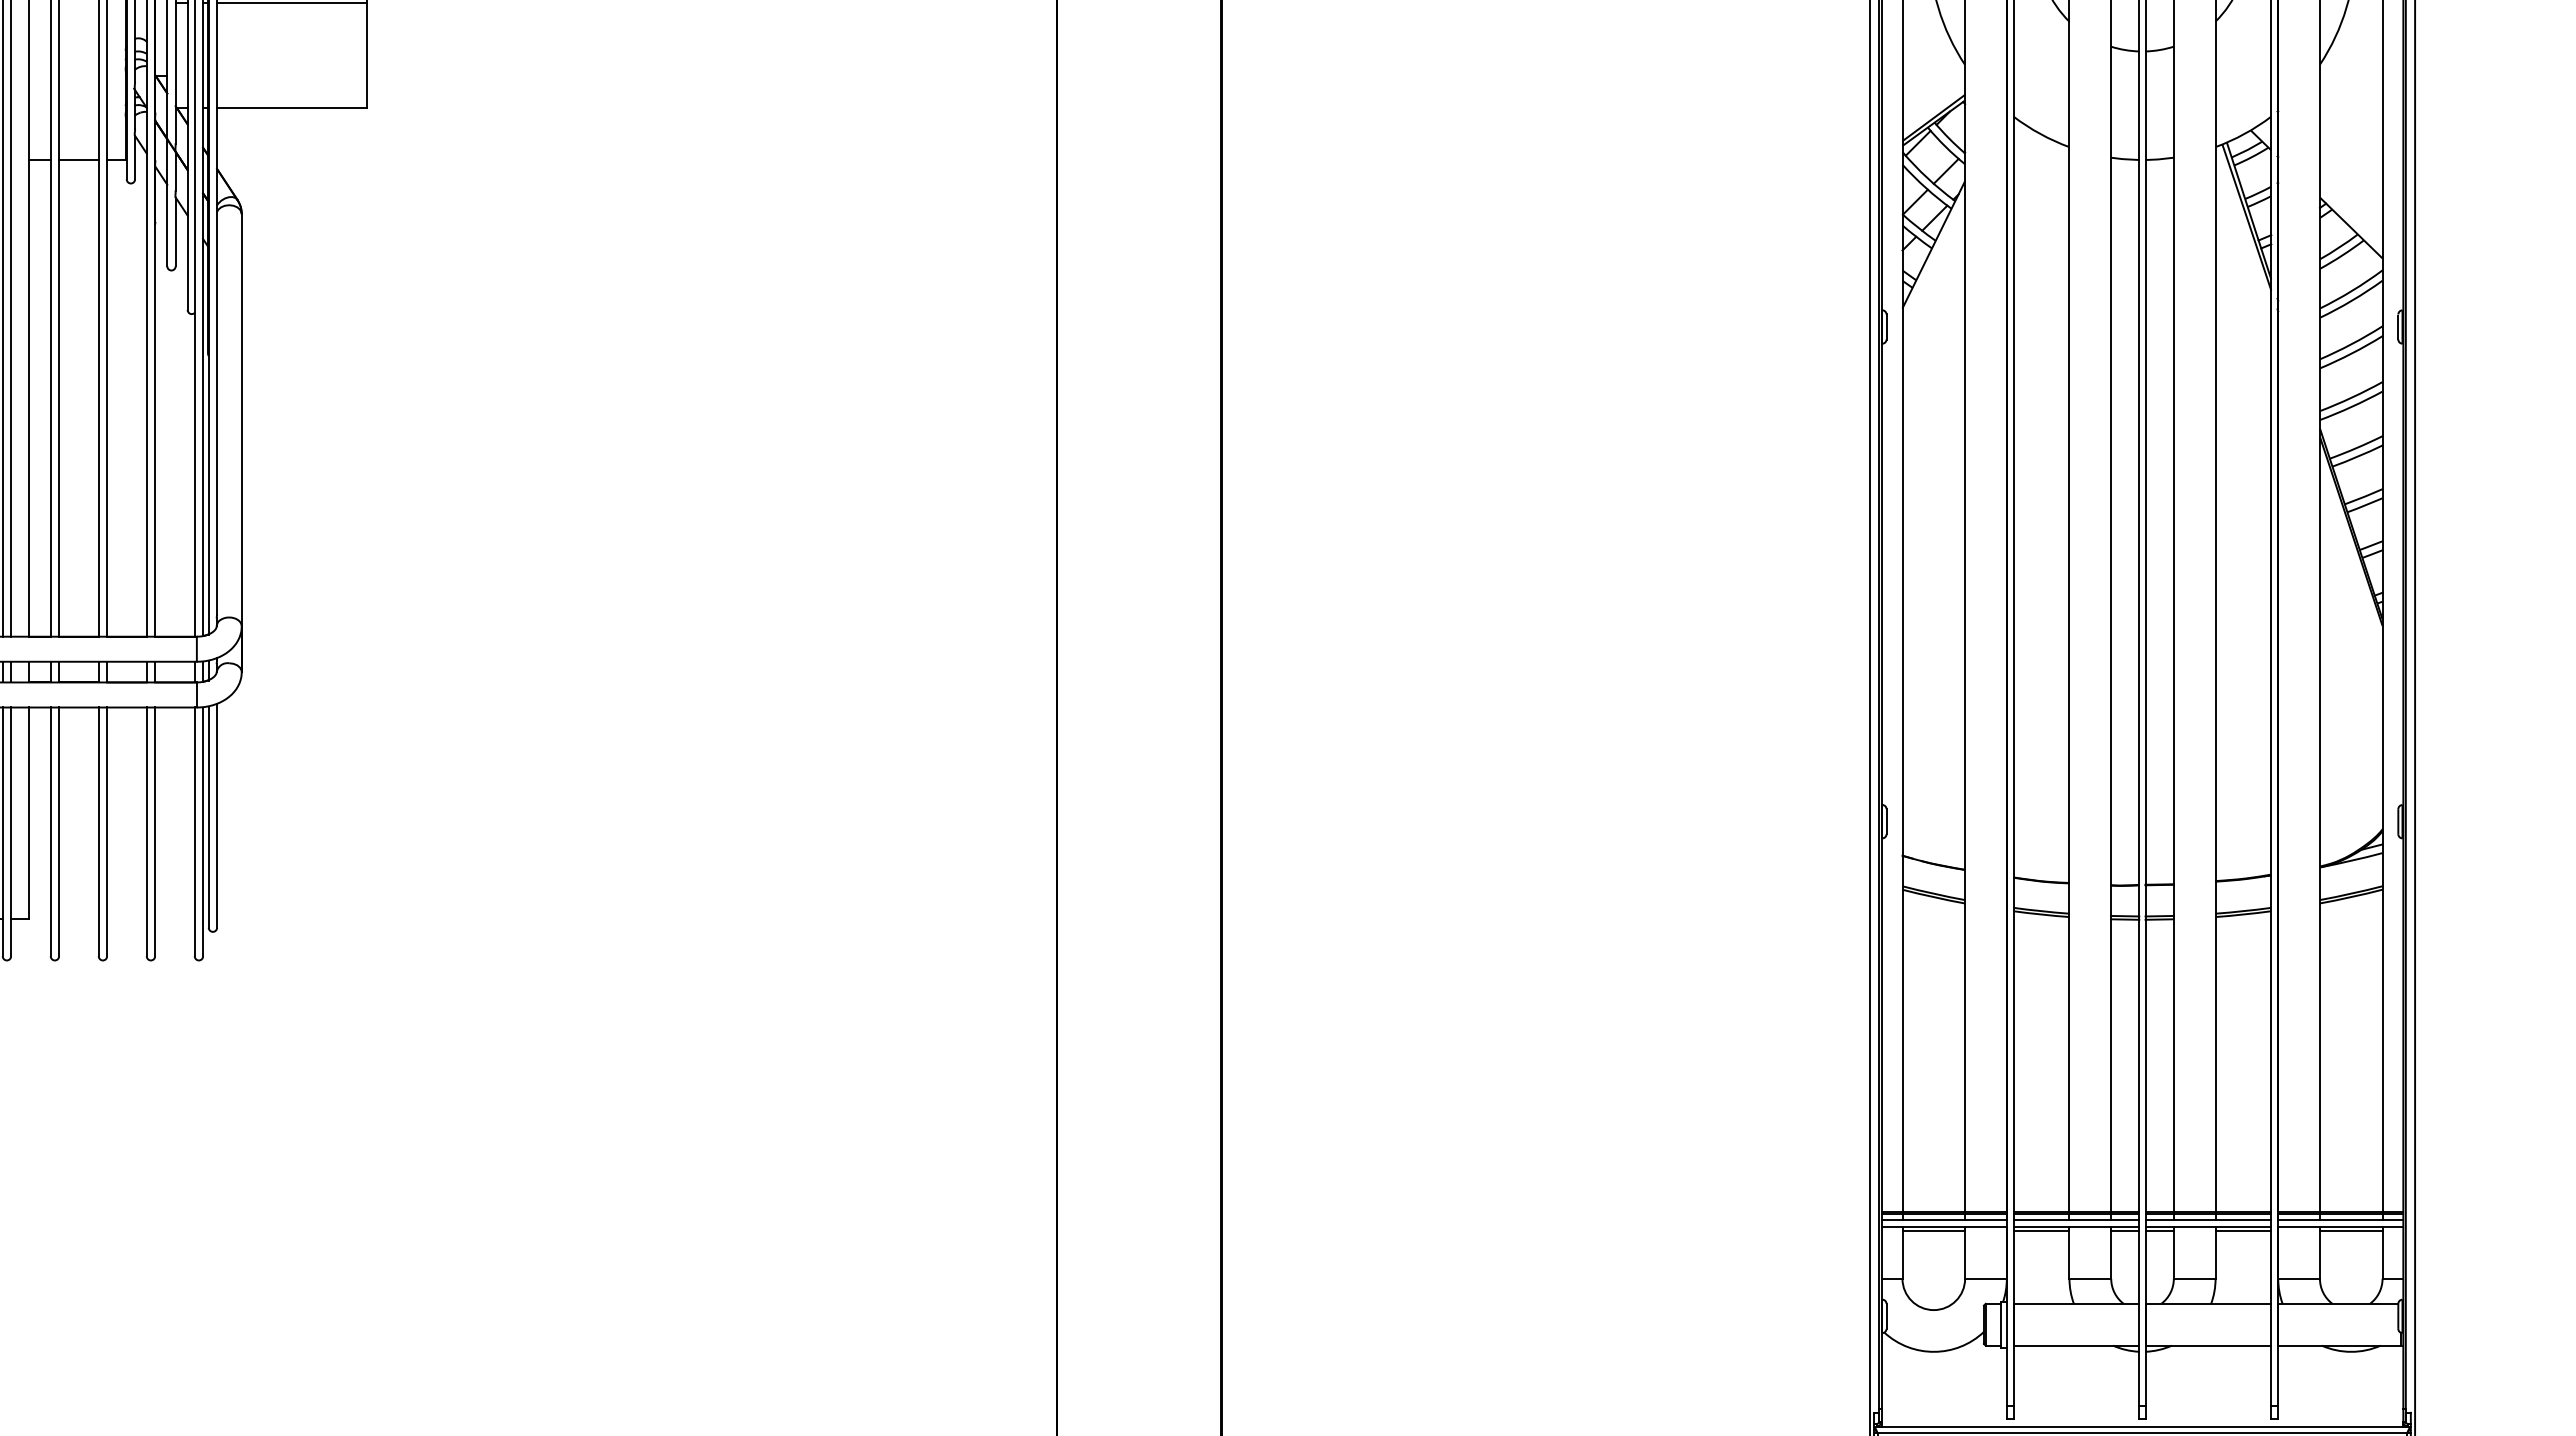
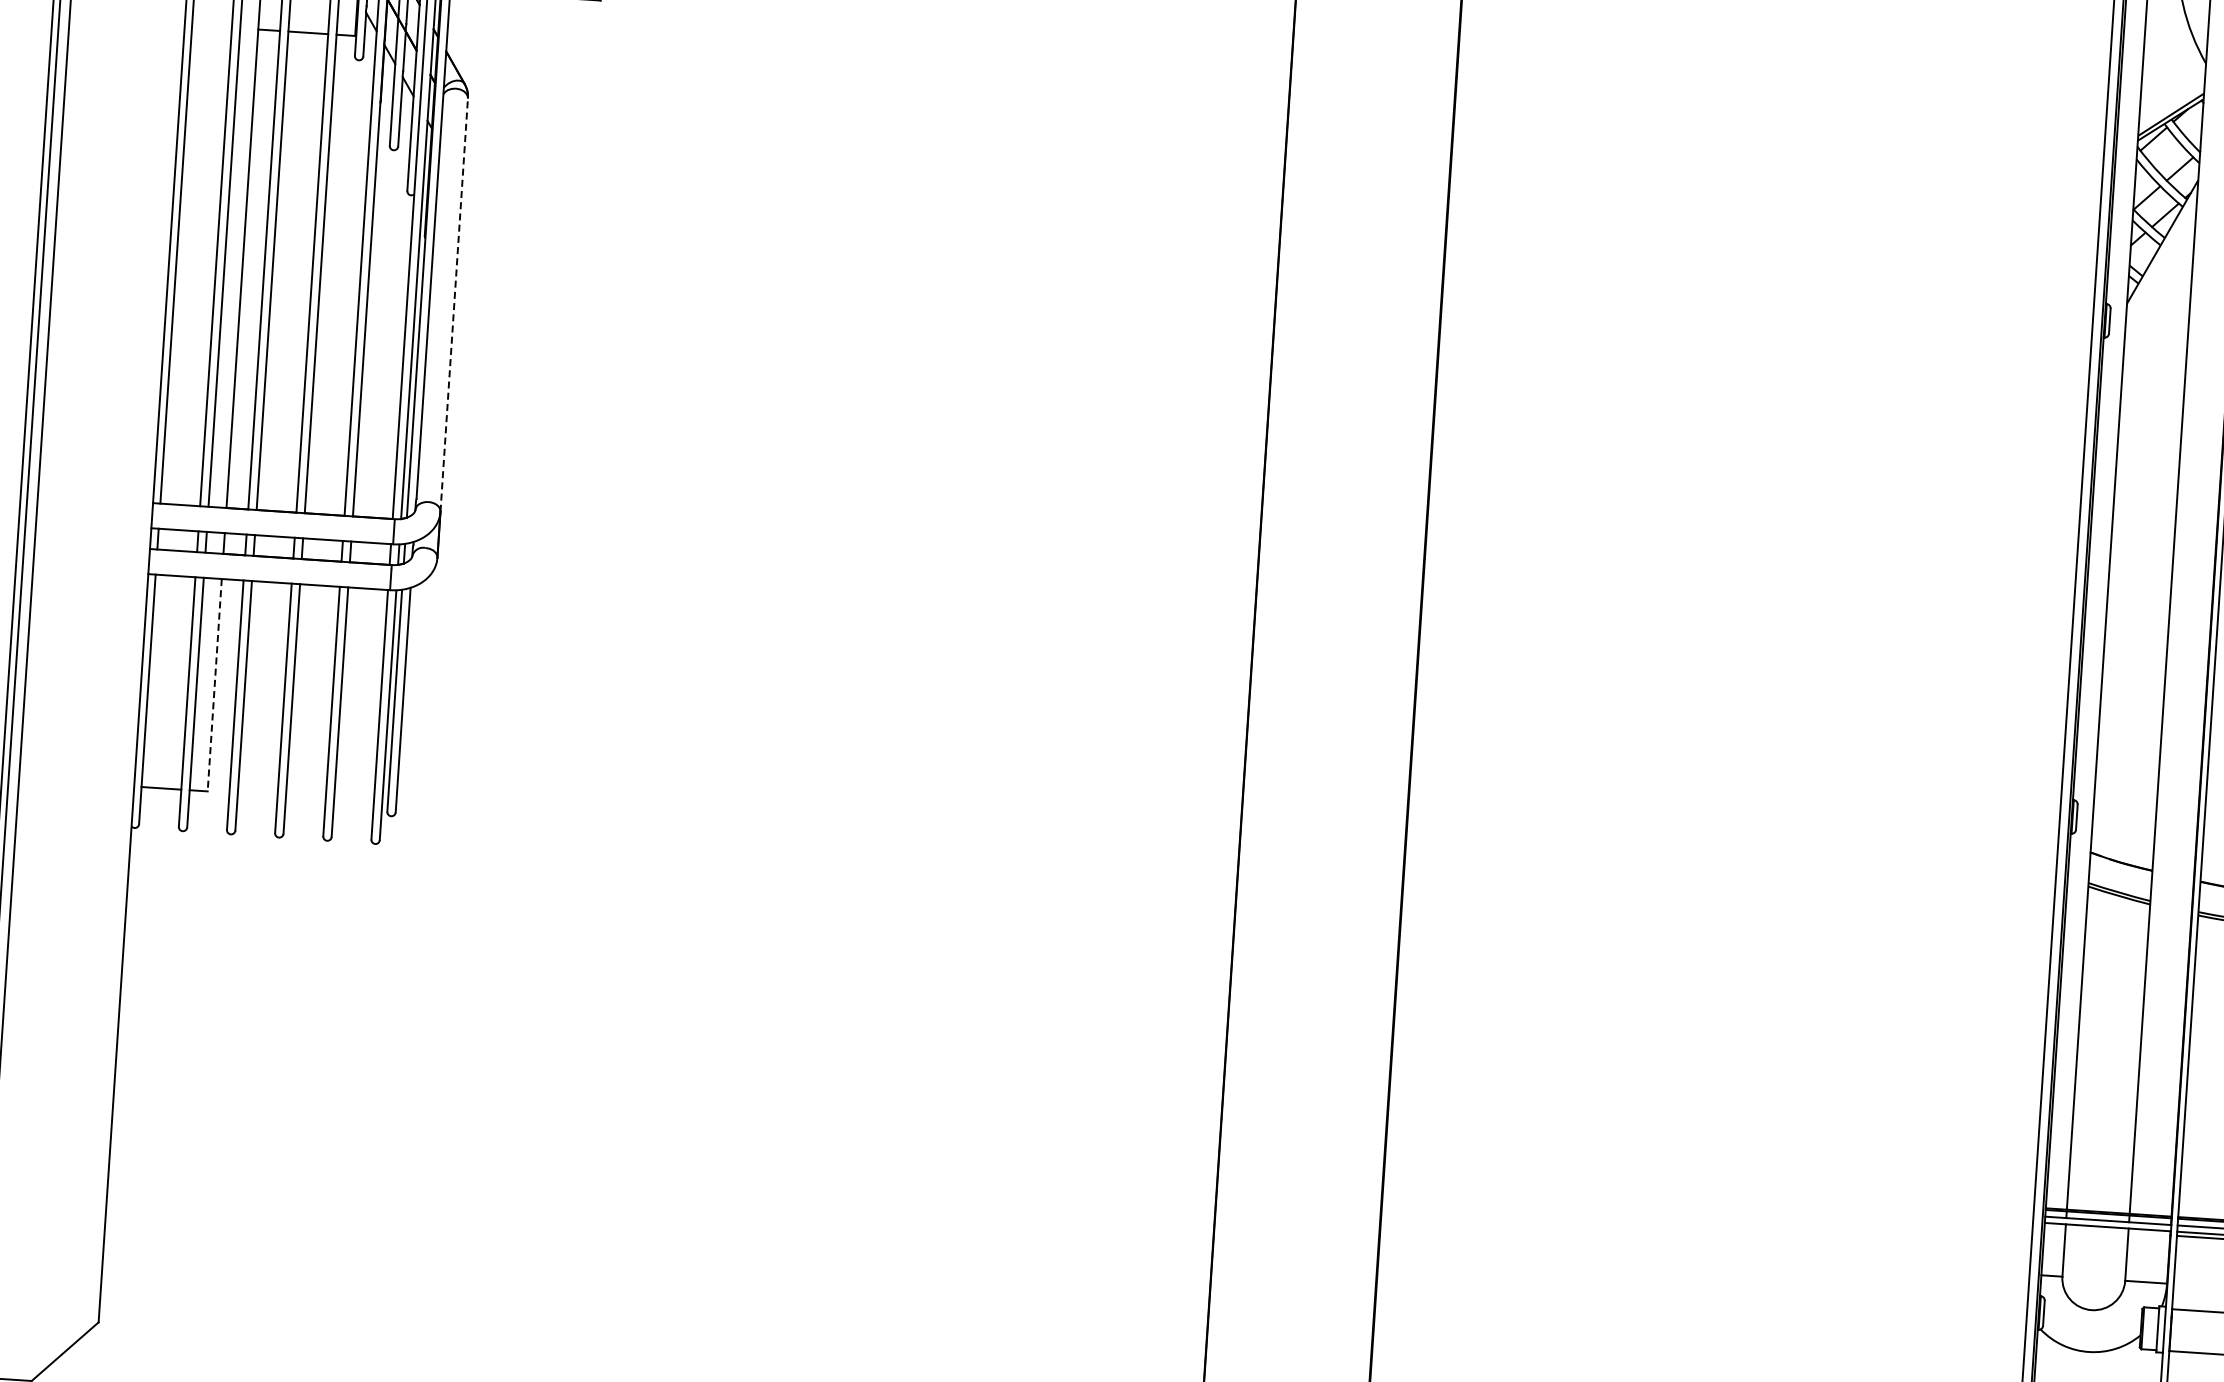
line: (241, 419) -> (454, 304), solid -> dashed
line: (29, 813) -> (215, 685), solid -> dashed
line: (1933, 1230) -> (2096, 1230), removed

